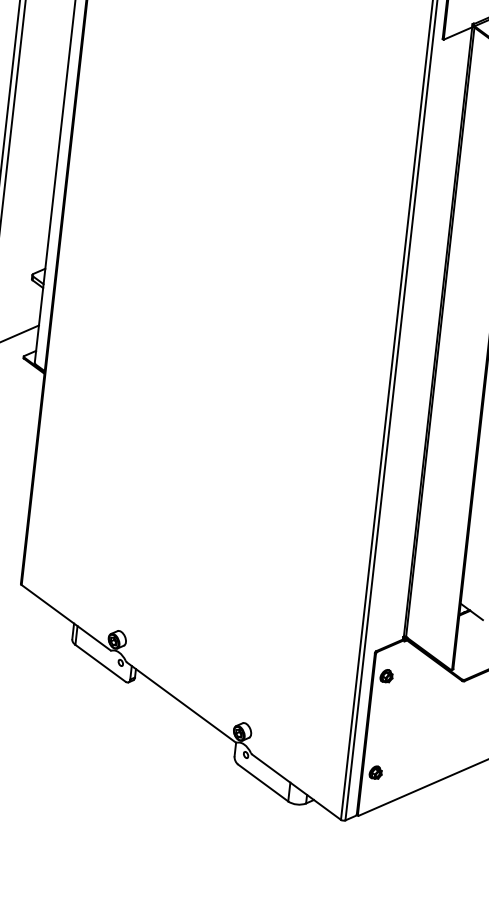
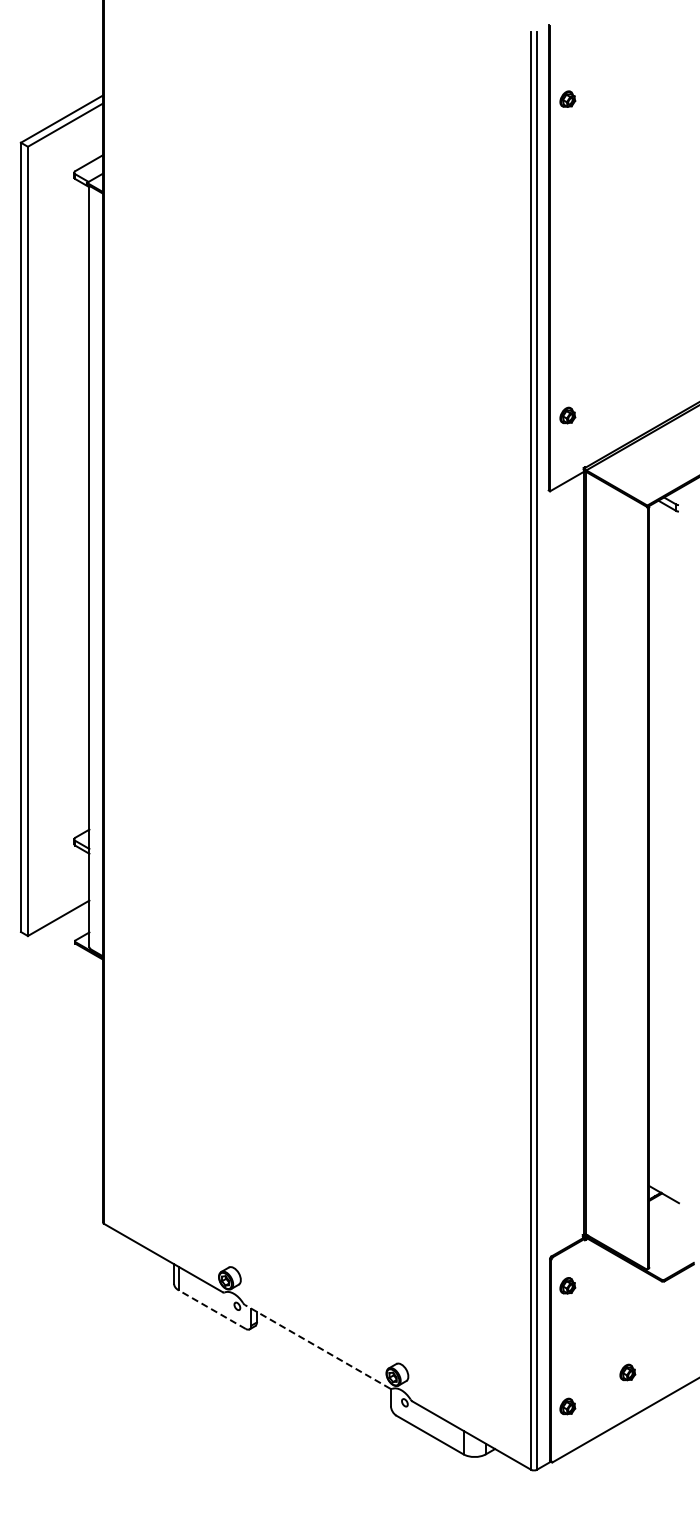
line: (100, 663) -> (212, 1309), solid -> dashed
line: (181, 702) -> (317, 1346), solid -> dashed
part: (426, 750) -> (627, 1372), added

